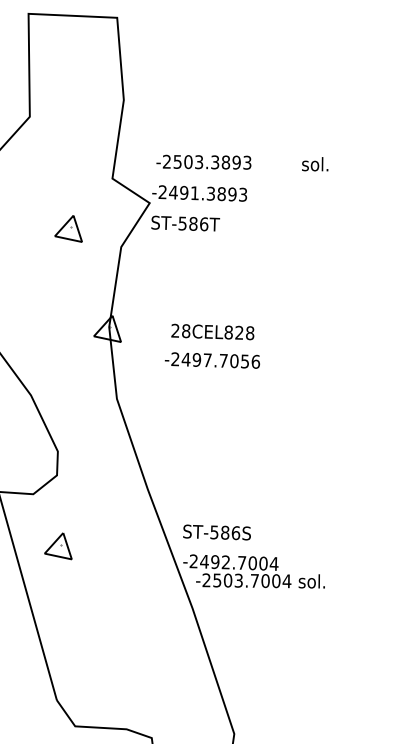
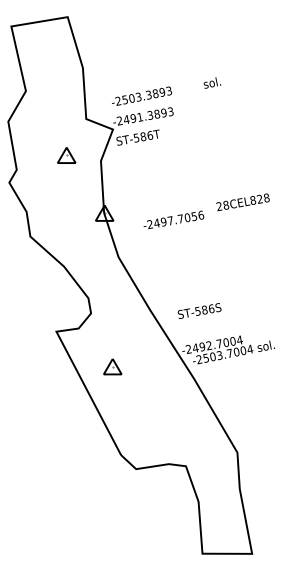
text: (211, 332) -> (242, 202), moved
text: (217, 531) -> (199, 310), moved
part: (60, 544) -> (112, 366), moved

